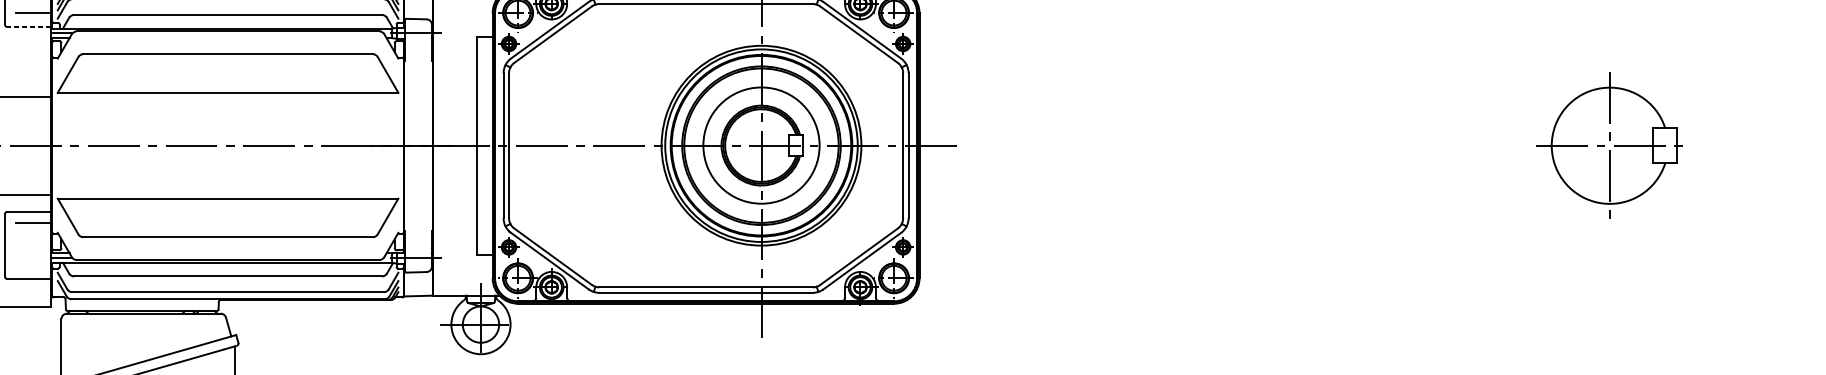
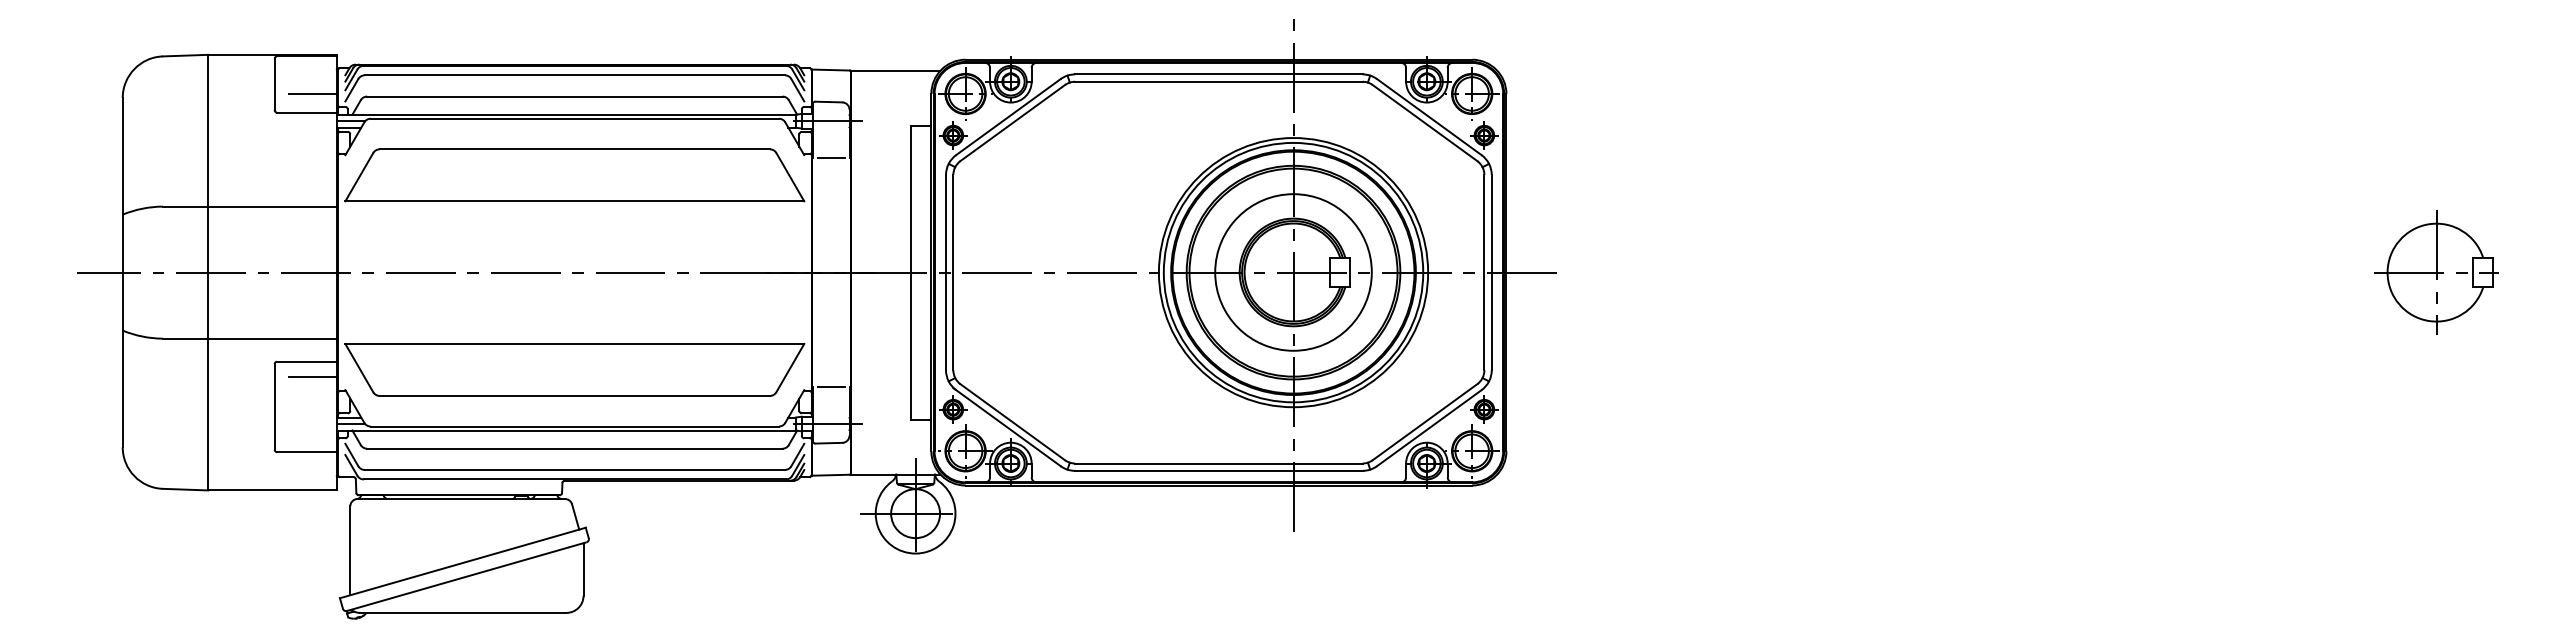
line: (28, 26) -> (306, 112), dashed -> solid
line: (417, 60) -> (830, 158), added
part: (1609, 145) -> (2436, 272), size x0.62
line: (417, 230) -> (830, 387), added

